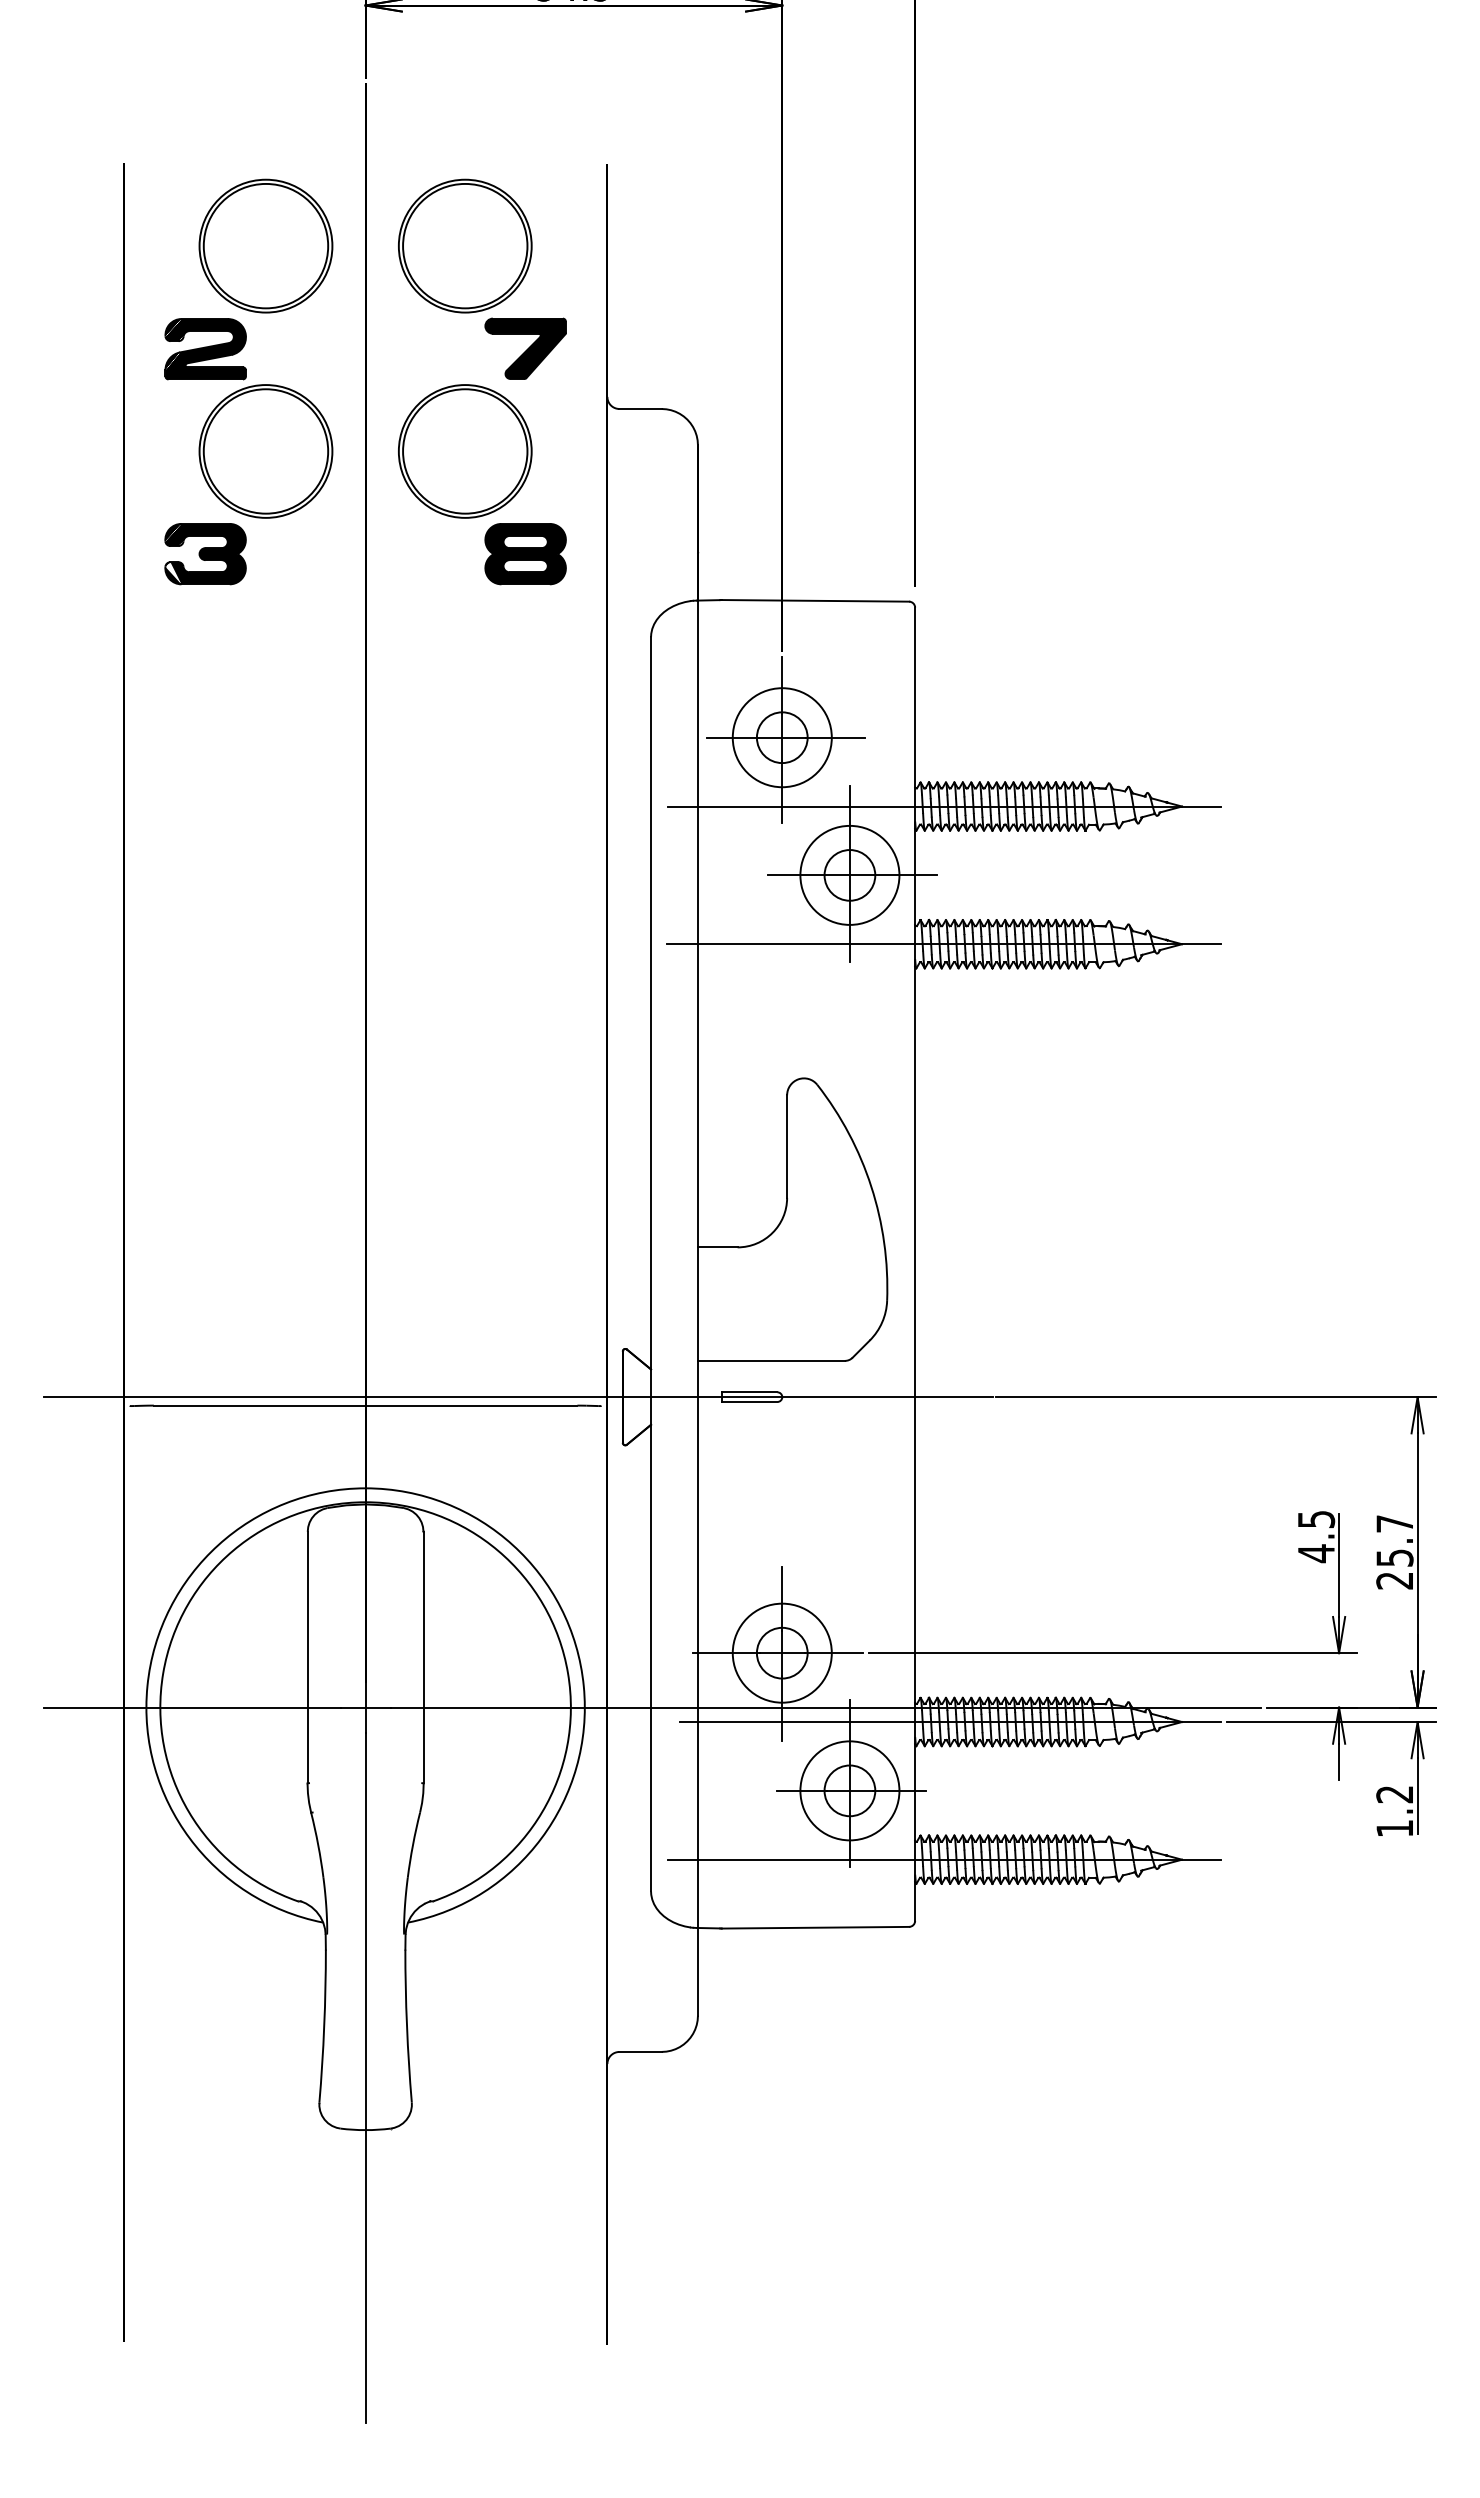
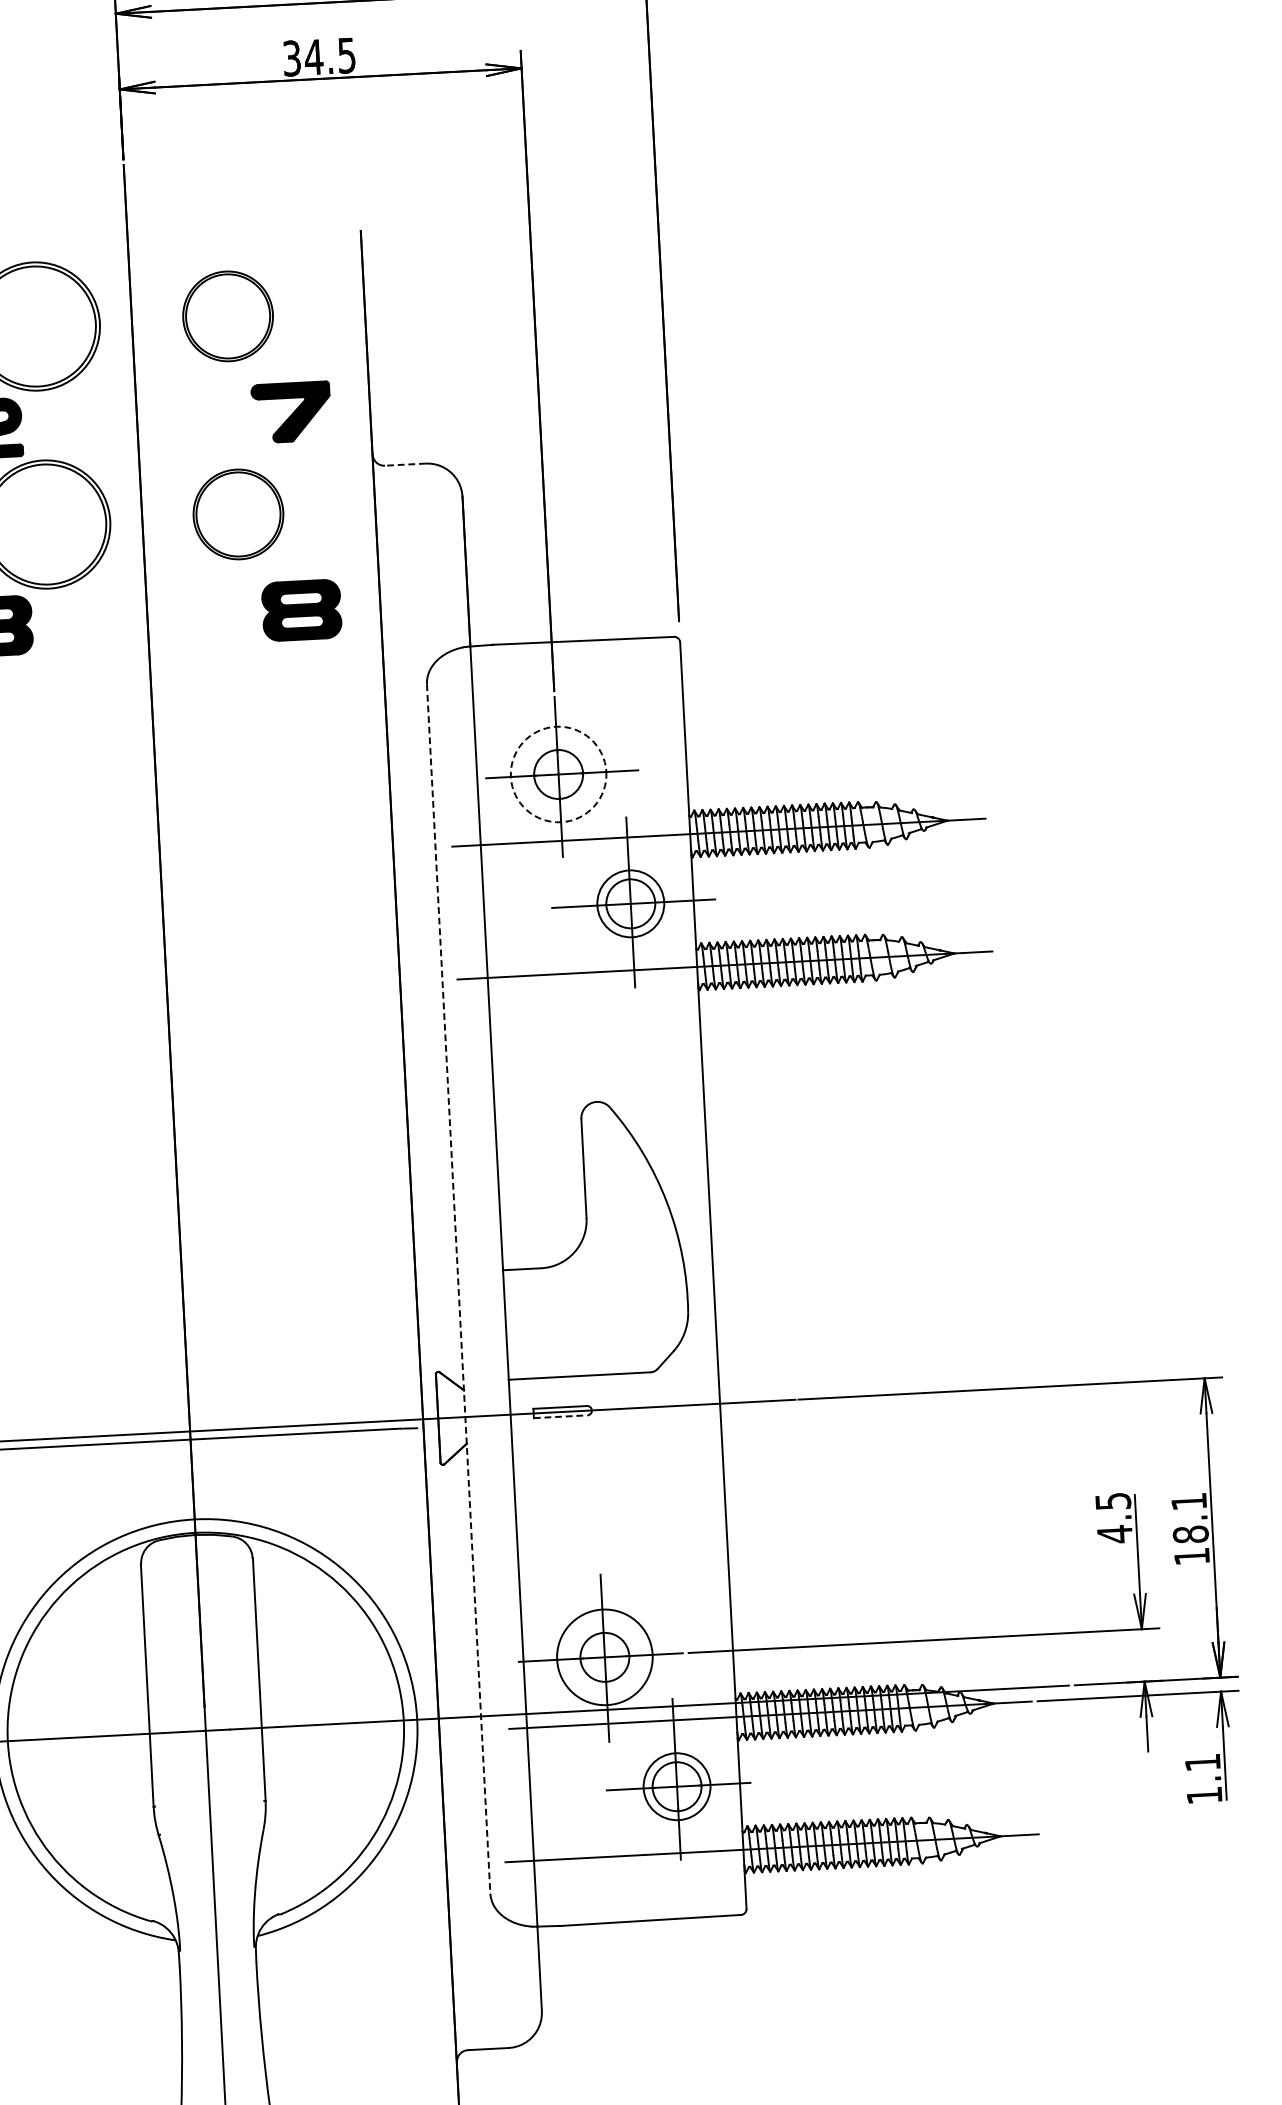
part: (465, 245) -> (228, 315), size x0.7
line: (640, 409) -> (405, 465), solid -> dashed
part: (465, 451) -> (238, 514), size x0.7
circle: (781, 737) -> (557, 774), solid -> dashed
circle: (849, 874) -> (630, 903), size x0.7
line: (651, 1264) -> (459, 1289), solid -> dashed
line: (749, 1401) -> (560, 1416), solid -> dashed
text: (1394, 1552) -> (1190, 1529), 25.7 -> 18.1
circle: (849, 1790) -> (676, 1786), size x0.7
text: (1394, 1794) -> (1202, 1762), 1.2 -> 1.1

